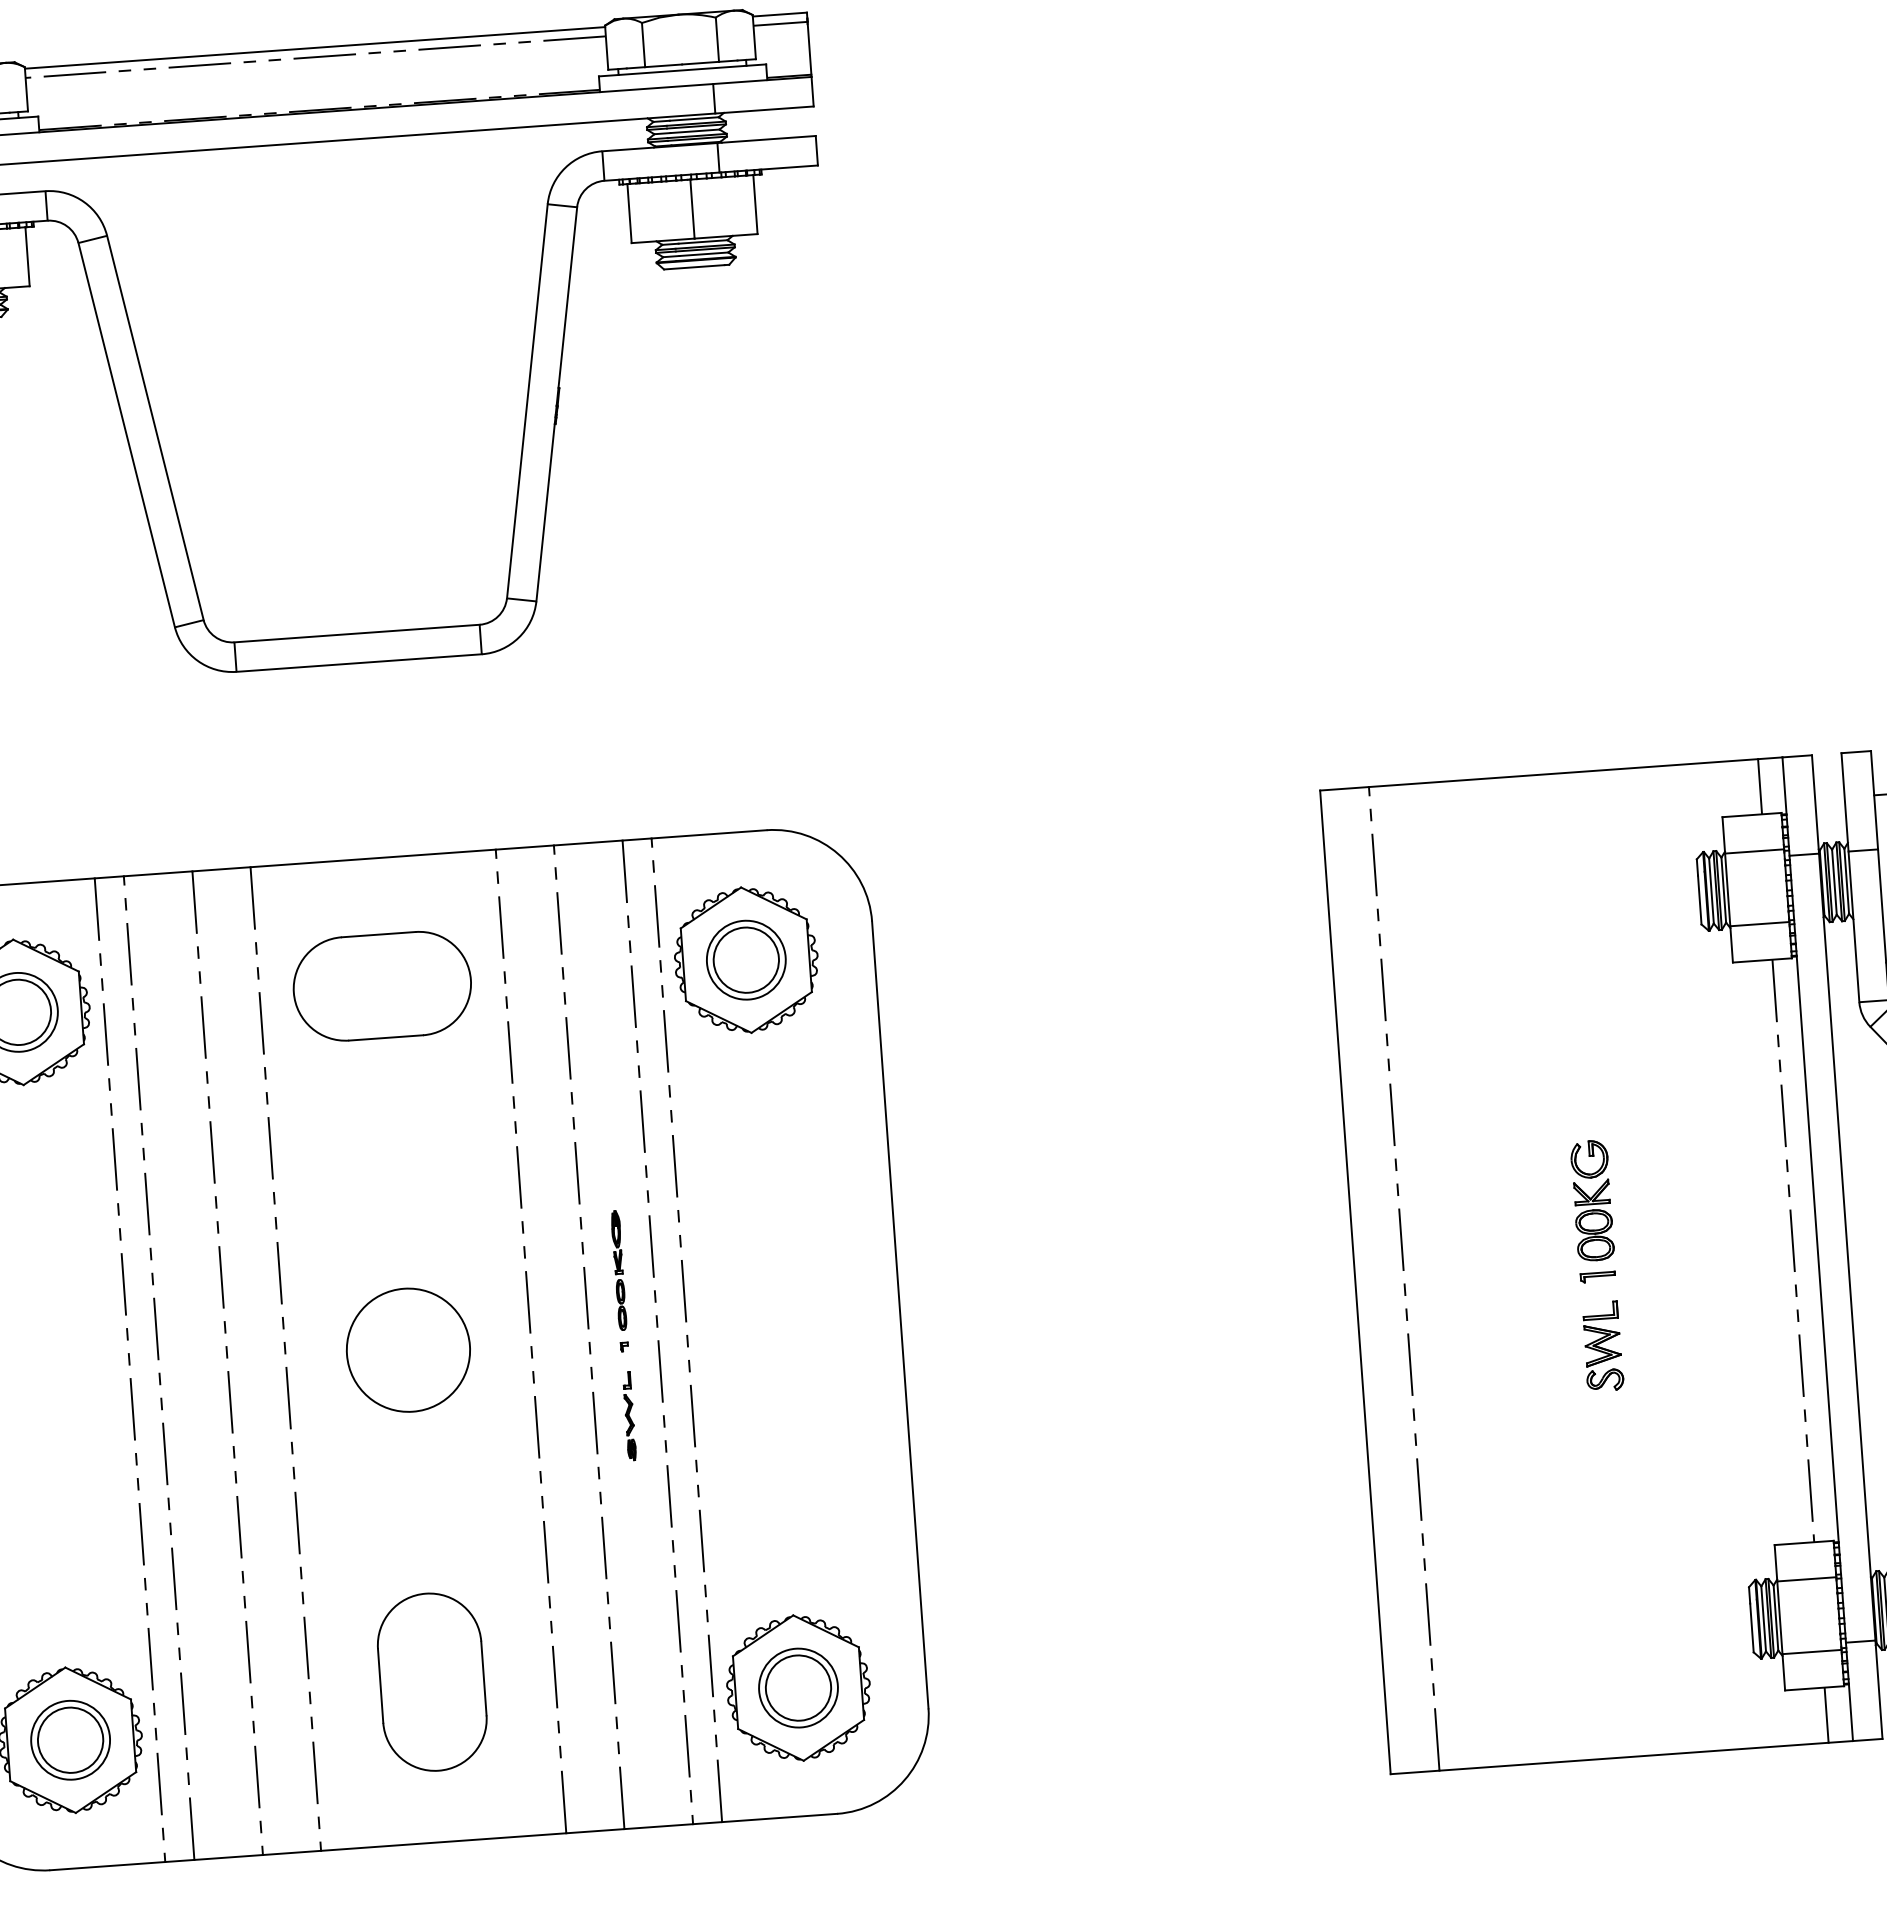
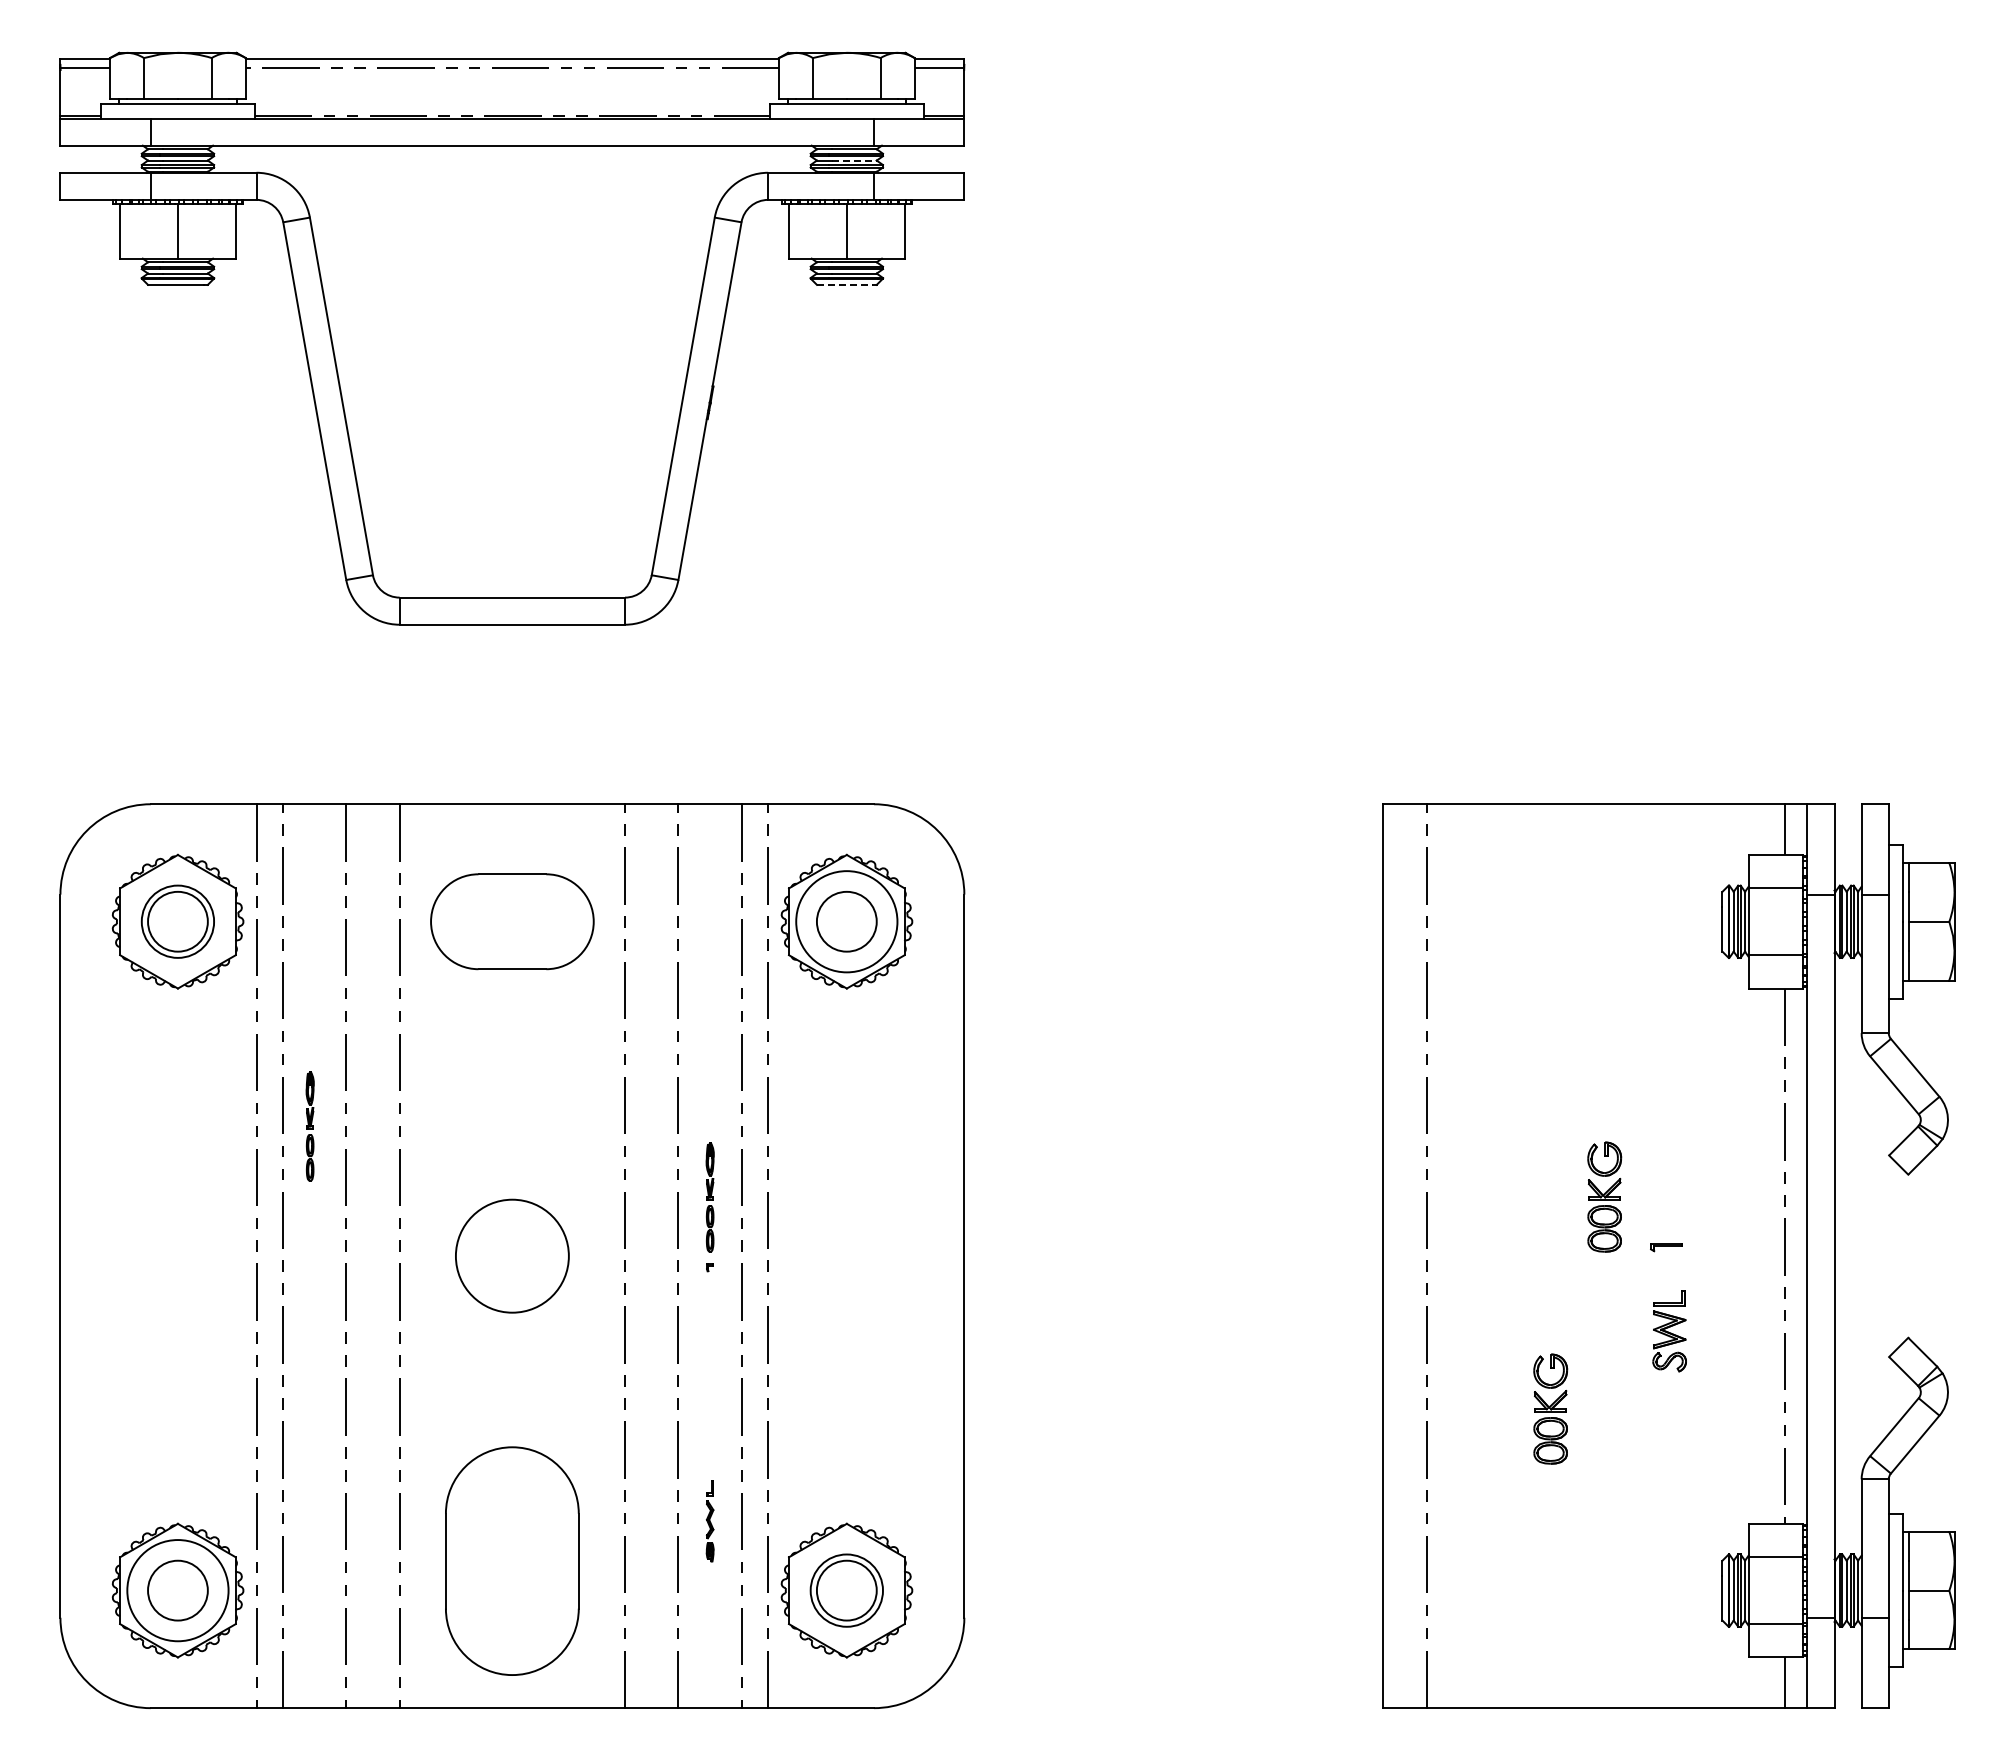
line: (695, 131) -> (854, 160), solid -> dashed
line: (694, 266) -> (844, 284), solid -> dashed
circle: (745, 959) -> (846, 921), size x1.4
part: (177, 1224) -> (309, 1126), added
part: (1597, 1277) -> (1666, 1247), moved
part: (1602, 1346) -> (1669, 1331), moved
part: (628, 1416) -> (709, 1521), moved
part: (1550, 1434) -> (1550, 1408), added
part: (432, 1682) -> (512, 1561), size x1.4
circle: (70, 1740) -> (177, 1590), size x1.4

